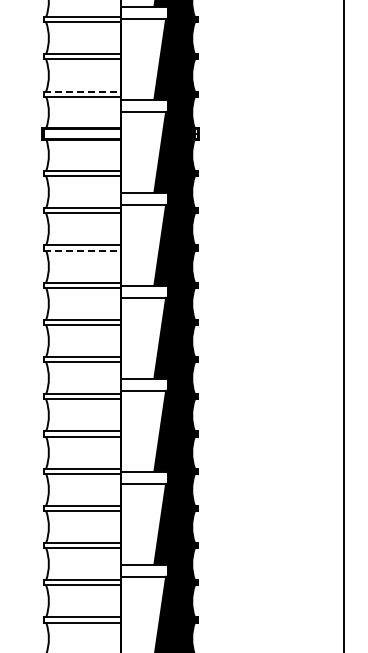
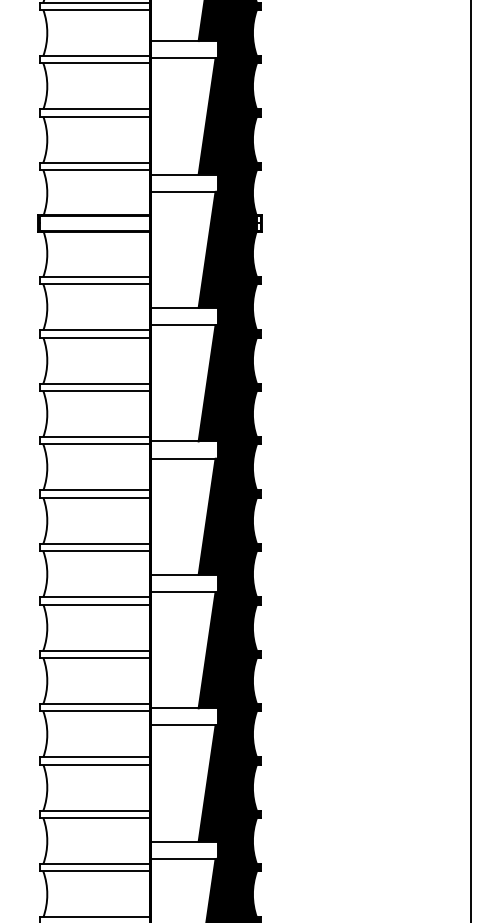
line: (82, 91) -> (95, 162), dashed -> solid
line: (82, 250) -> (95, 390), dashed -> solid

